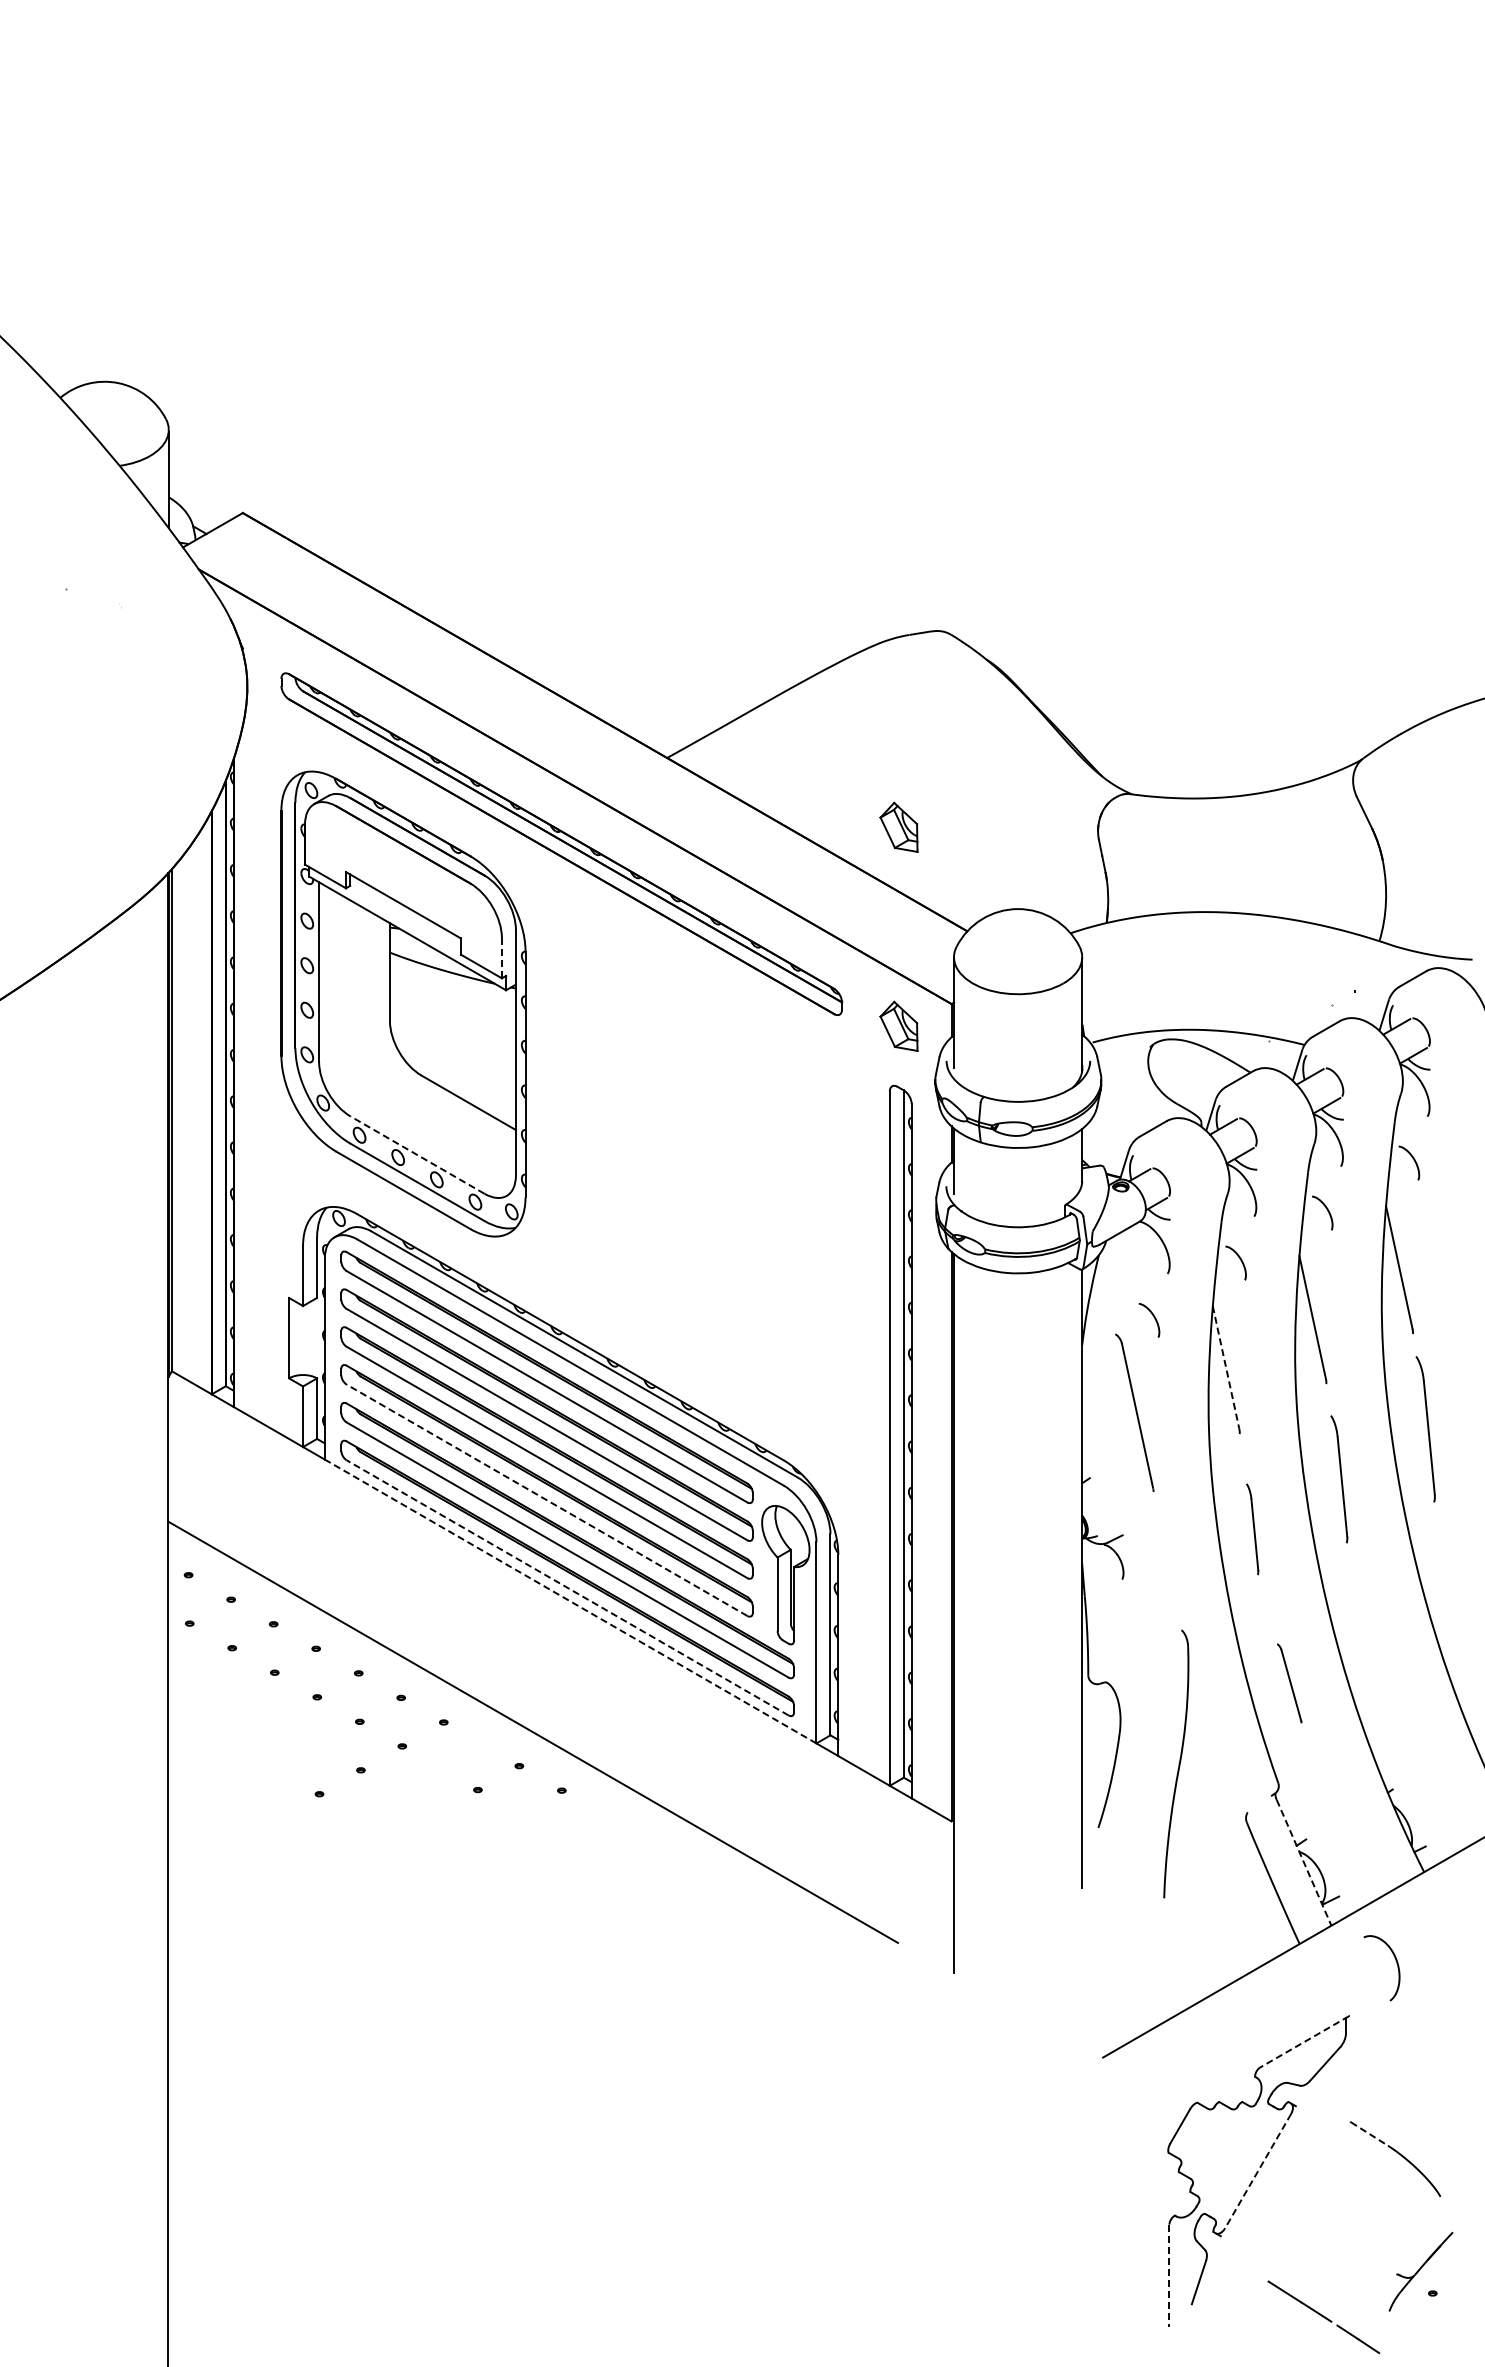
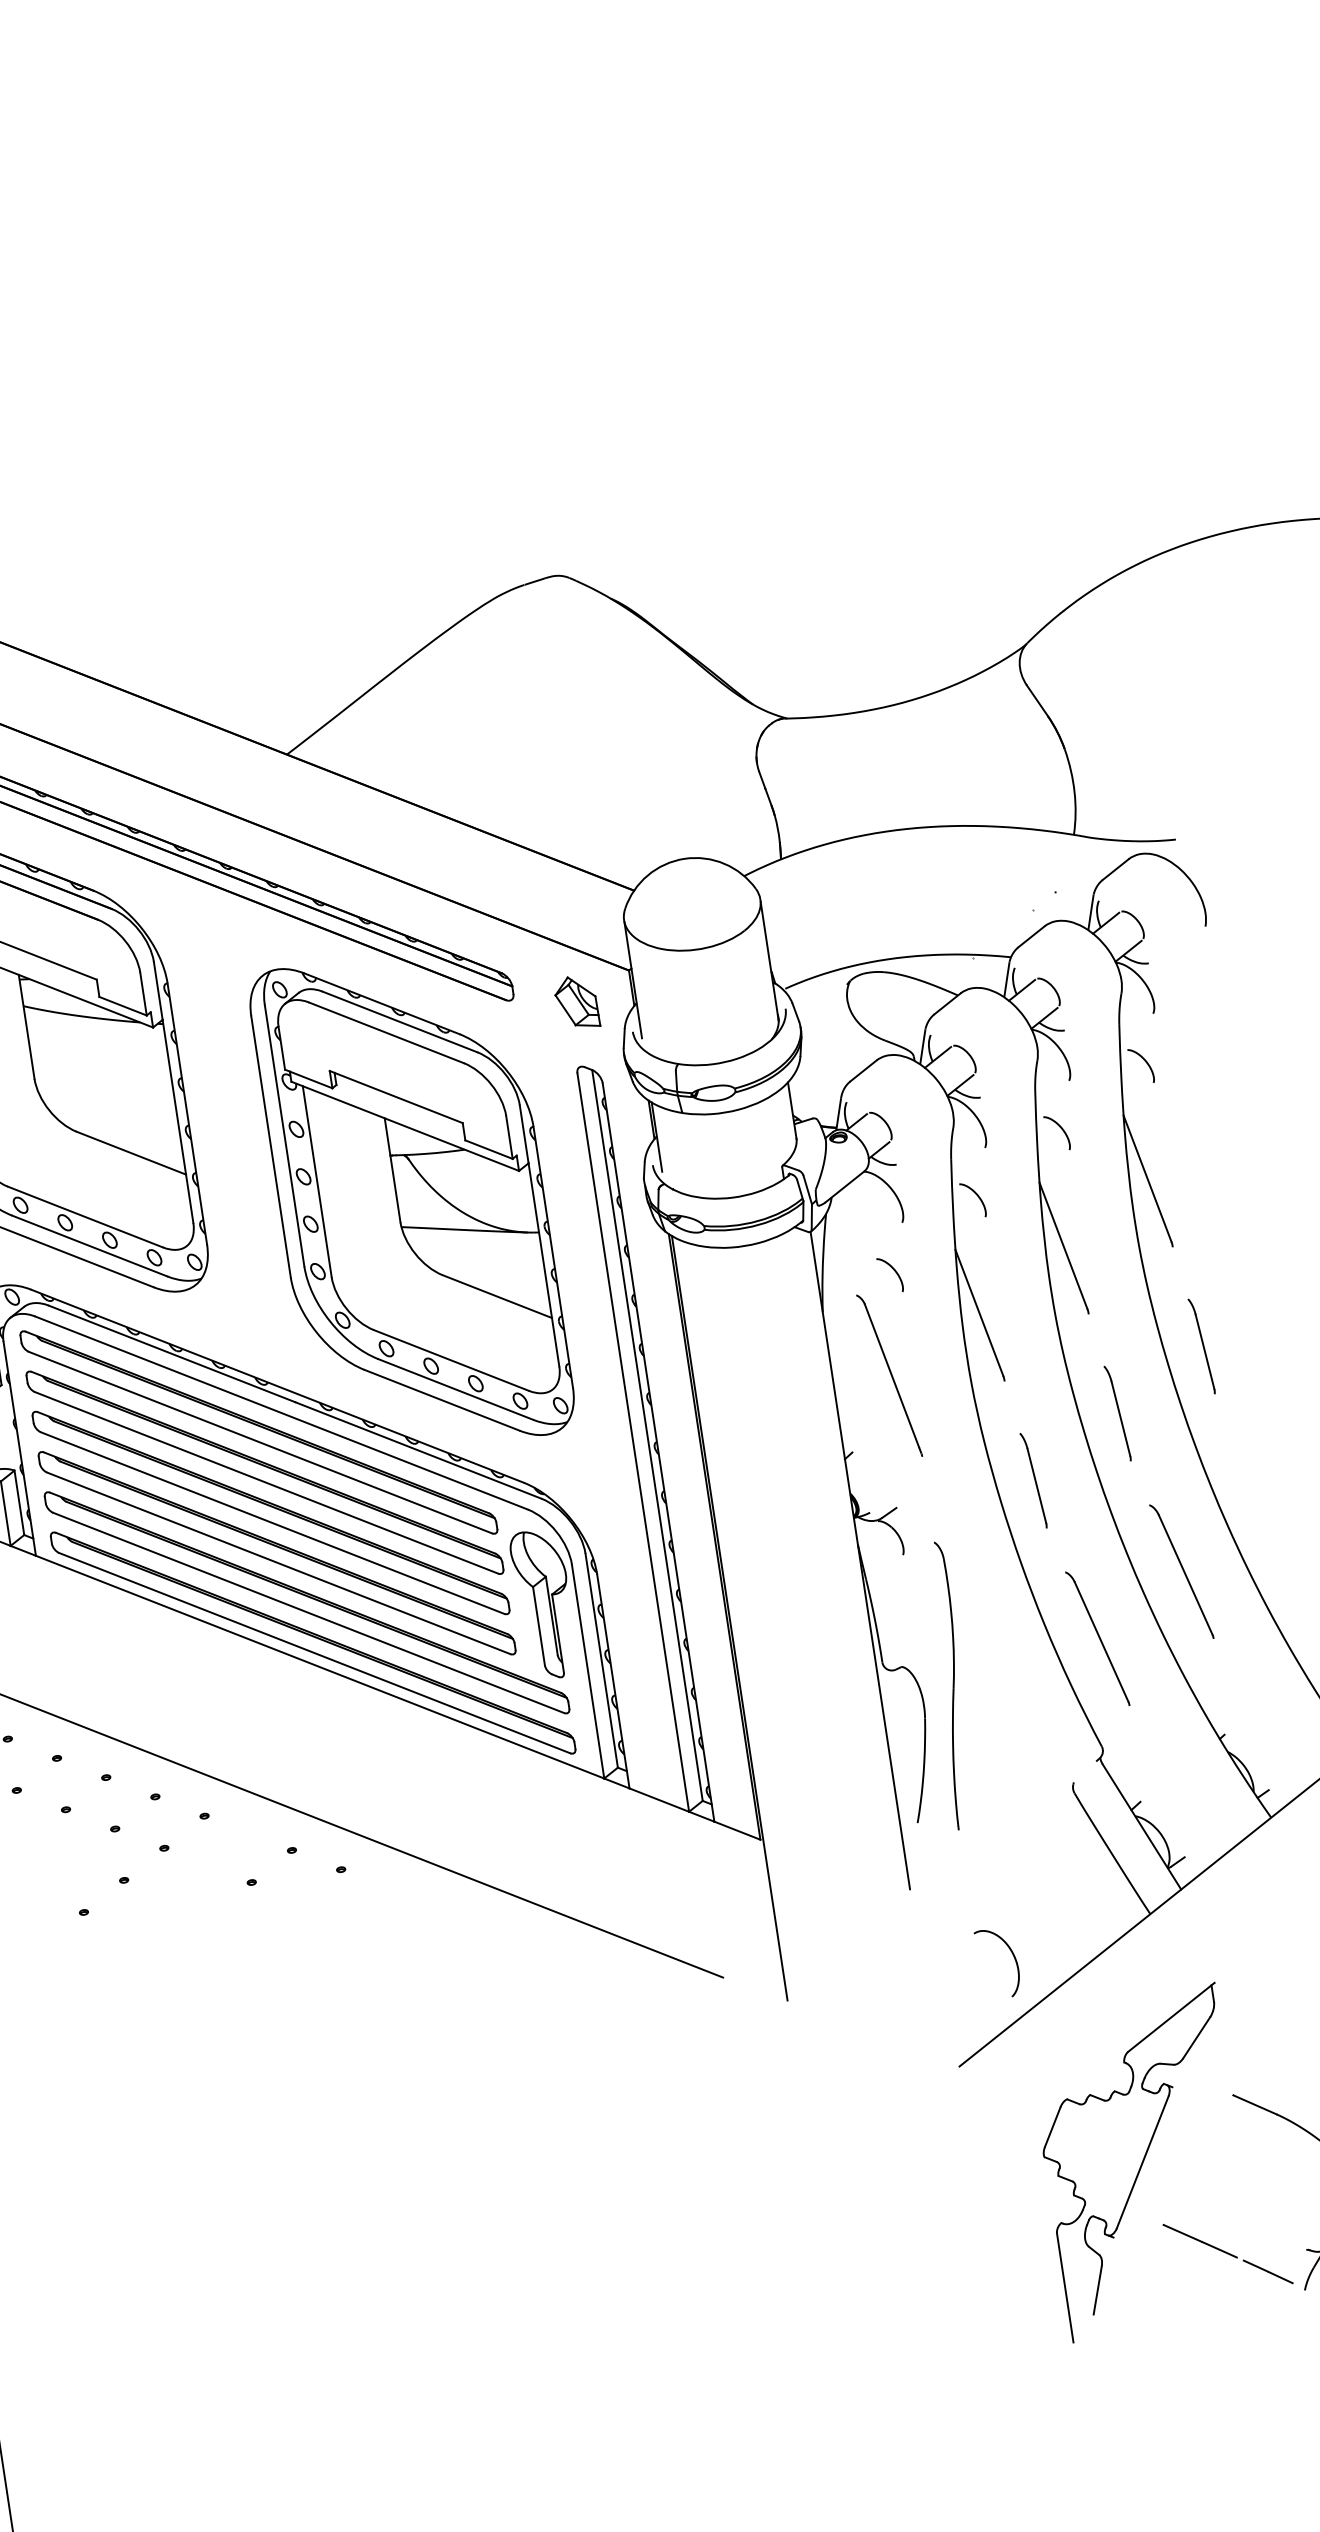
part: (898, 826) -> (544, 790), removed
line: (501, 957) -> (142, 993), dashed -> solid
line: (417, 1154) -> (85, 1216), dashed -> solid
part: (719, 1186) -> (411, 1201), added
line: (1226, 1367) -> (979, 1312), dashed -> solid
part: (1425, 1429) -> (1201, 1346), size x0.62
part: (1338, 1479) -> (1116, 1413), size x0.71
line: (546, 1500) -> (278, 1563), dashed -> solid
line: (567, 1587) -> (314, 1652), dashed -> solid
line: (570, 1601) -> (319, 1667), dashed -> solid
part: (1375, 1633) -> (1181, 1571), added
part: (1289, 1683) -> (1097, 1638), size x1.67
part: (1176, 1763) -> (950, 1684), moved
line: (1304, 1862) -> (1142, 1826), dashed -> solid
curve: (1396, 1963) -> (1012, 1956), moved
line: (1304, 2042) -> (1171, 2018), dashed -> solid
line: (1369, 2134) -> (1255, 2105), dashed -> solid
line: (1258, 2171) -> (1143, 2162), dashed -> solid
line: (1169, 2276) -> (1065, 2288), dashed -> solid
line: (1323, 2317) -> (1227, 2254), moved

